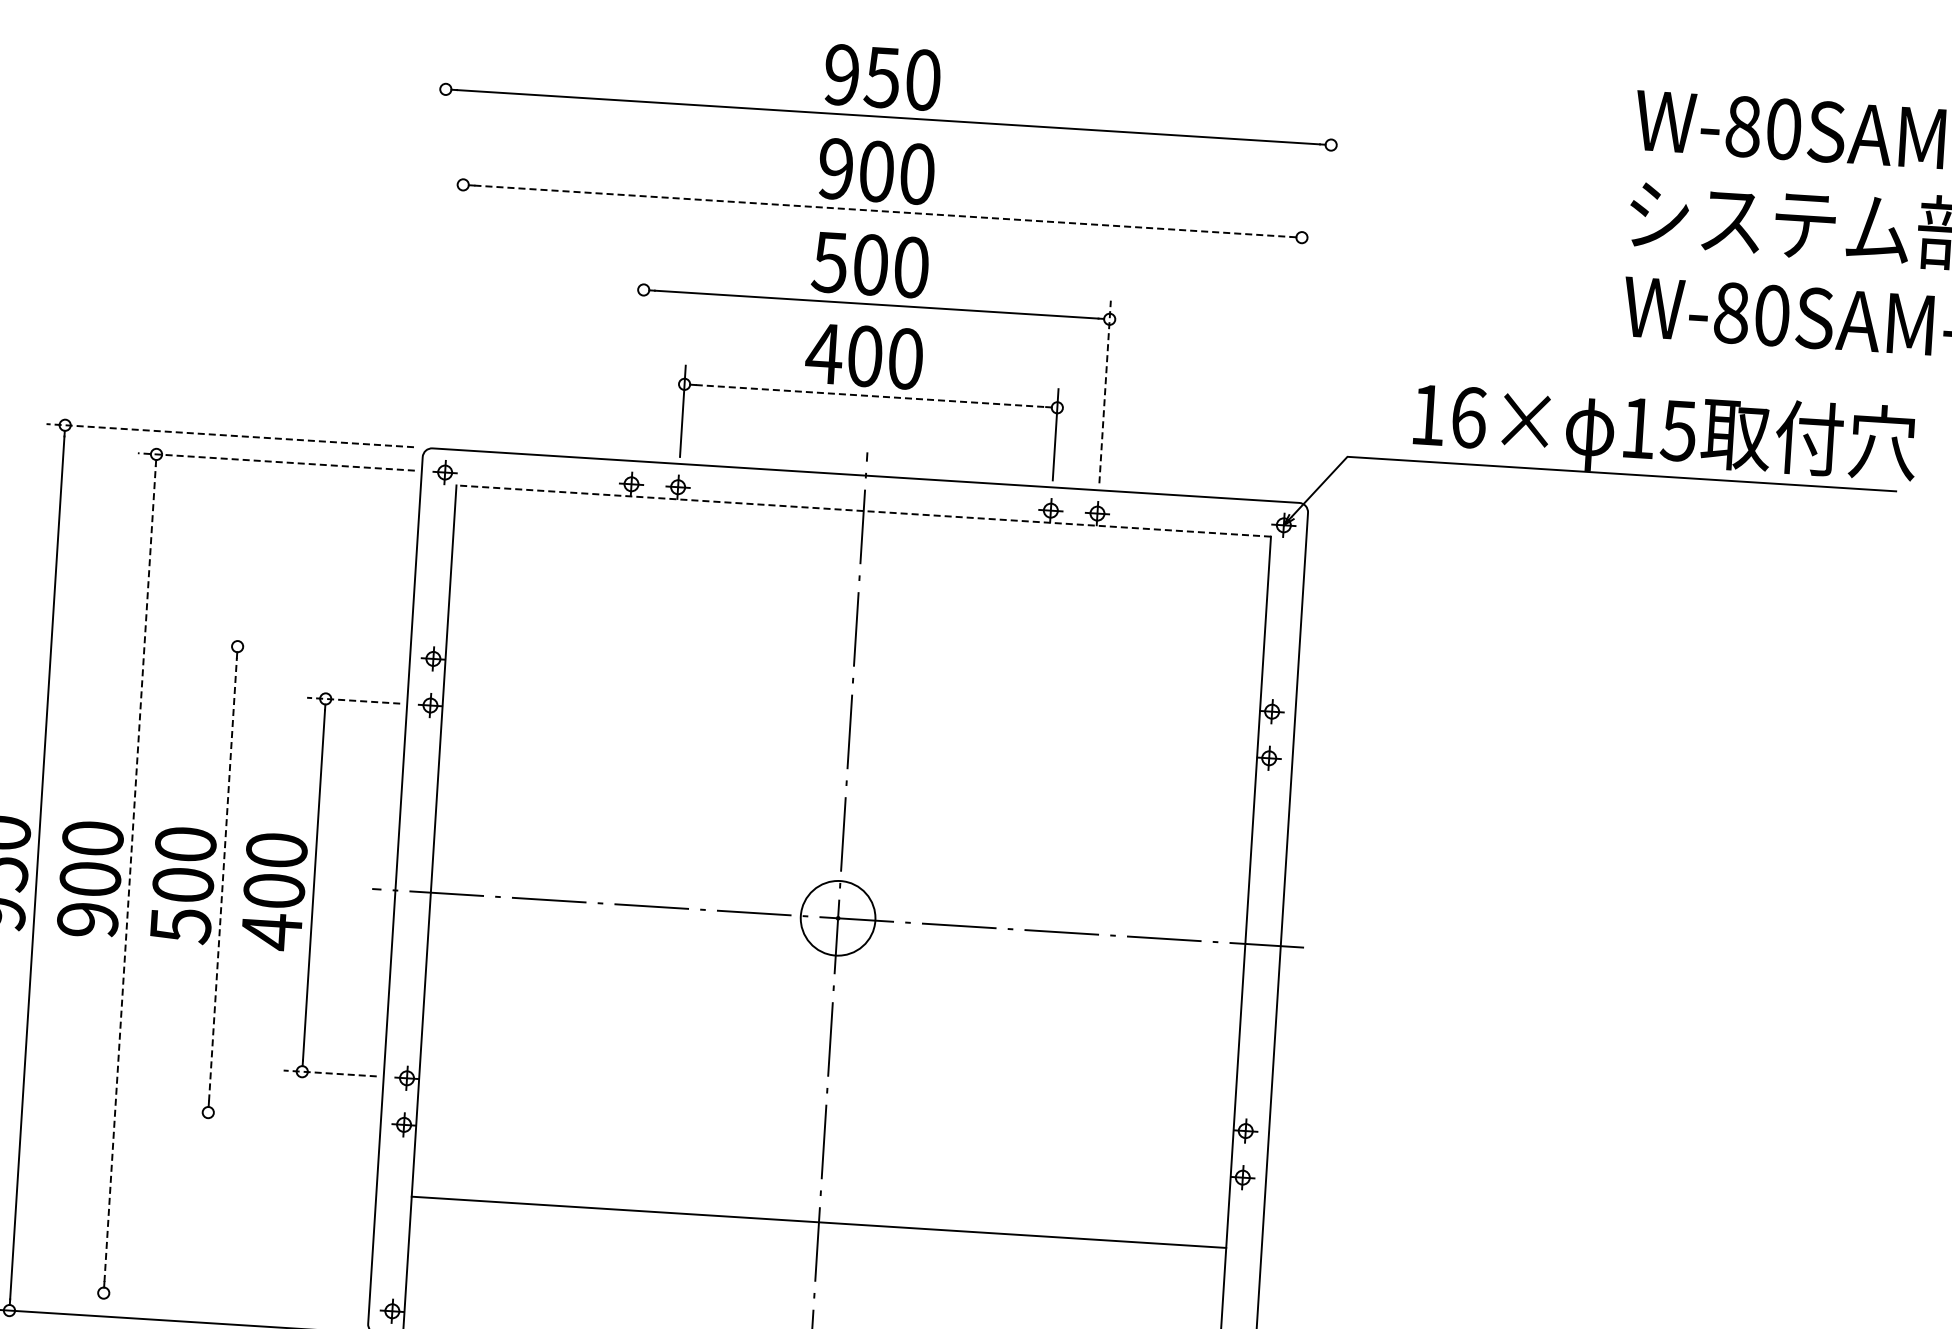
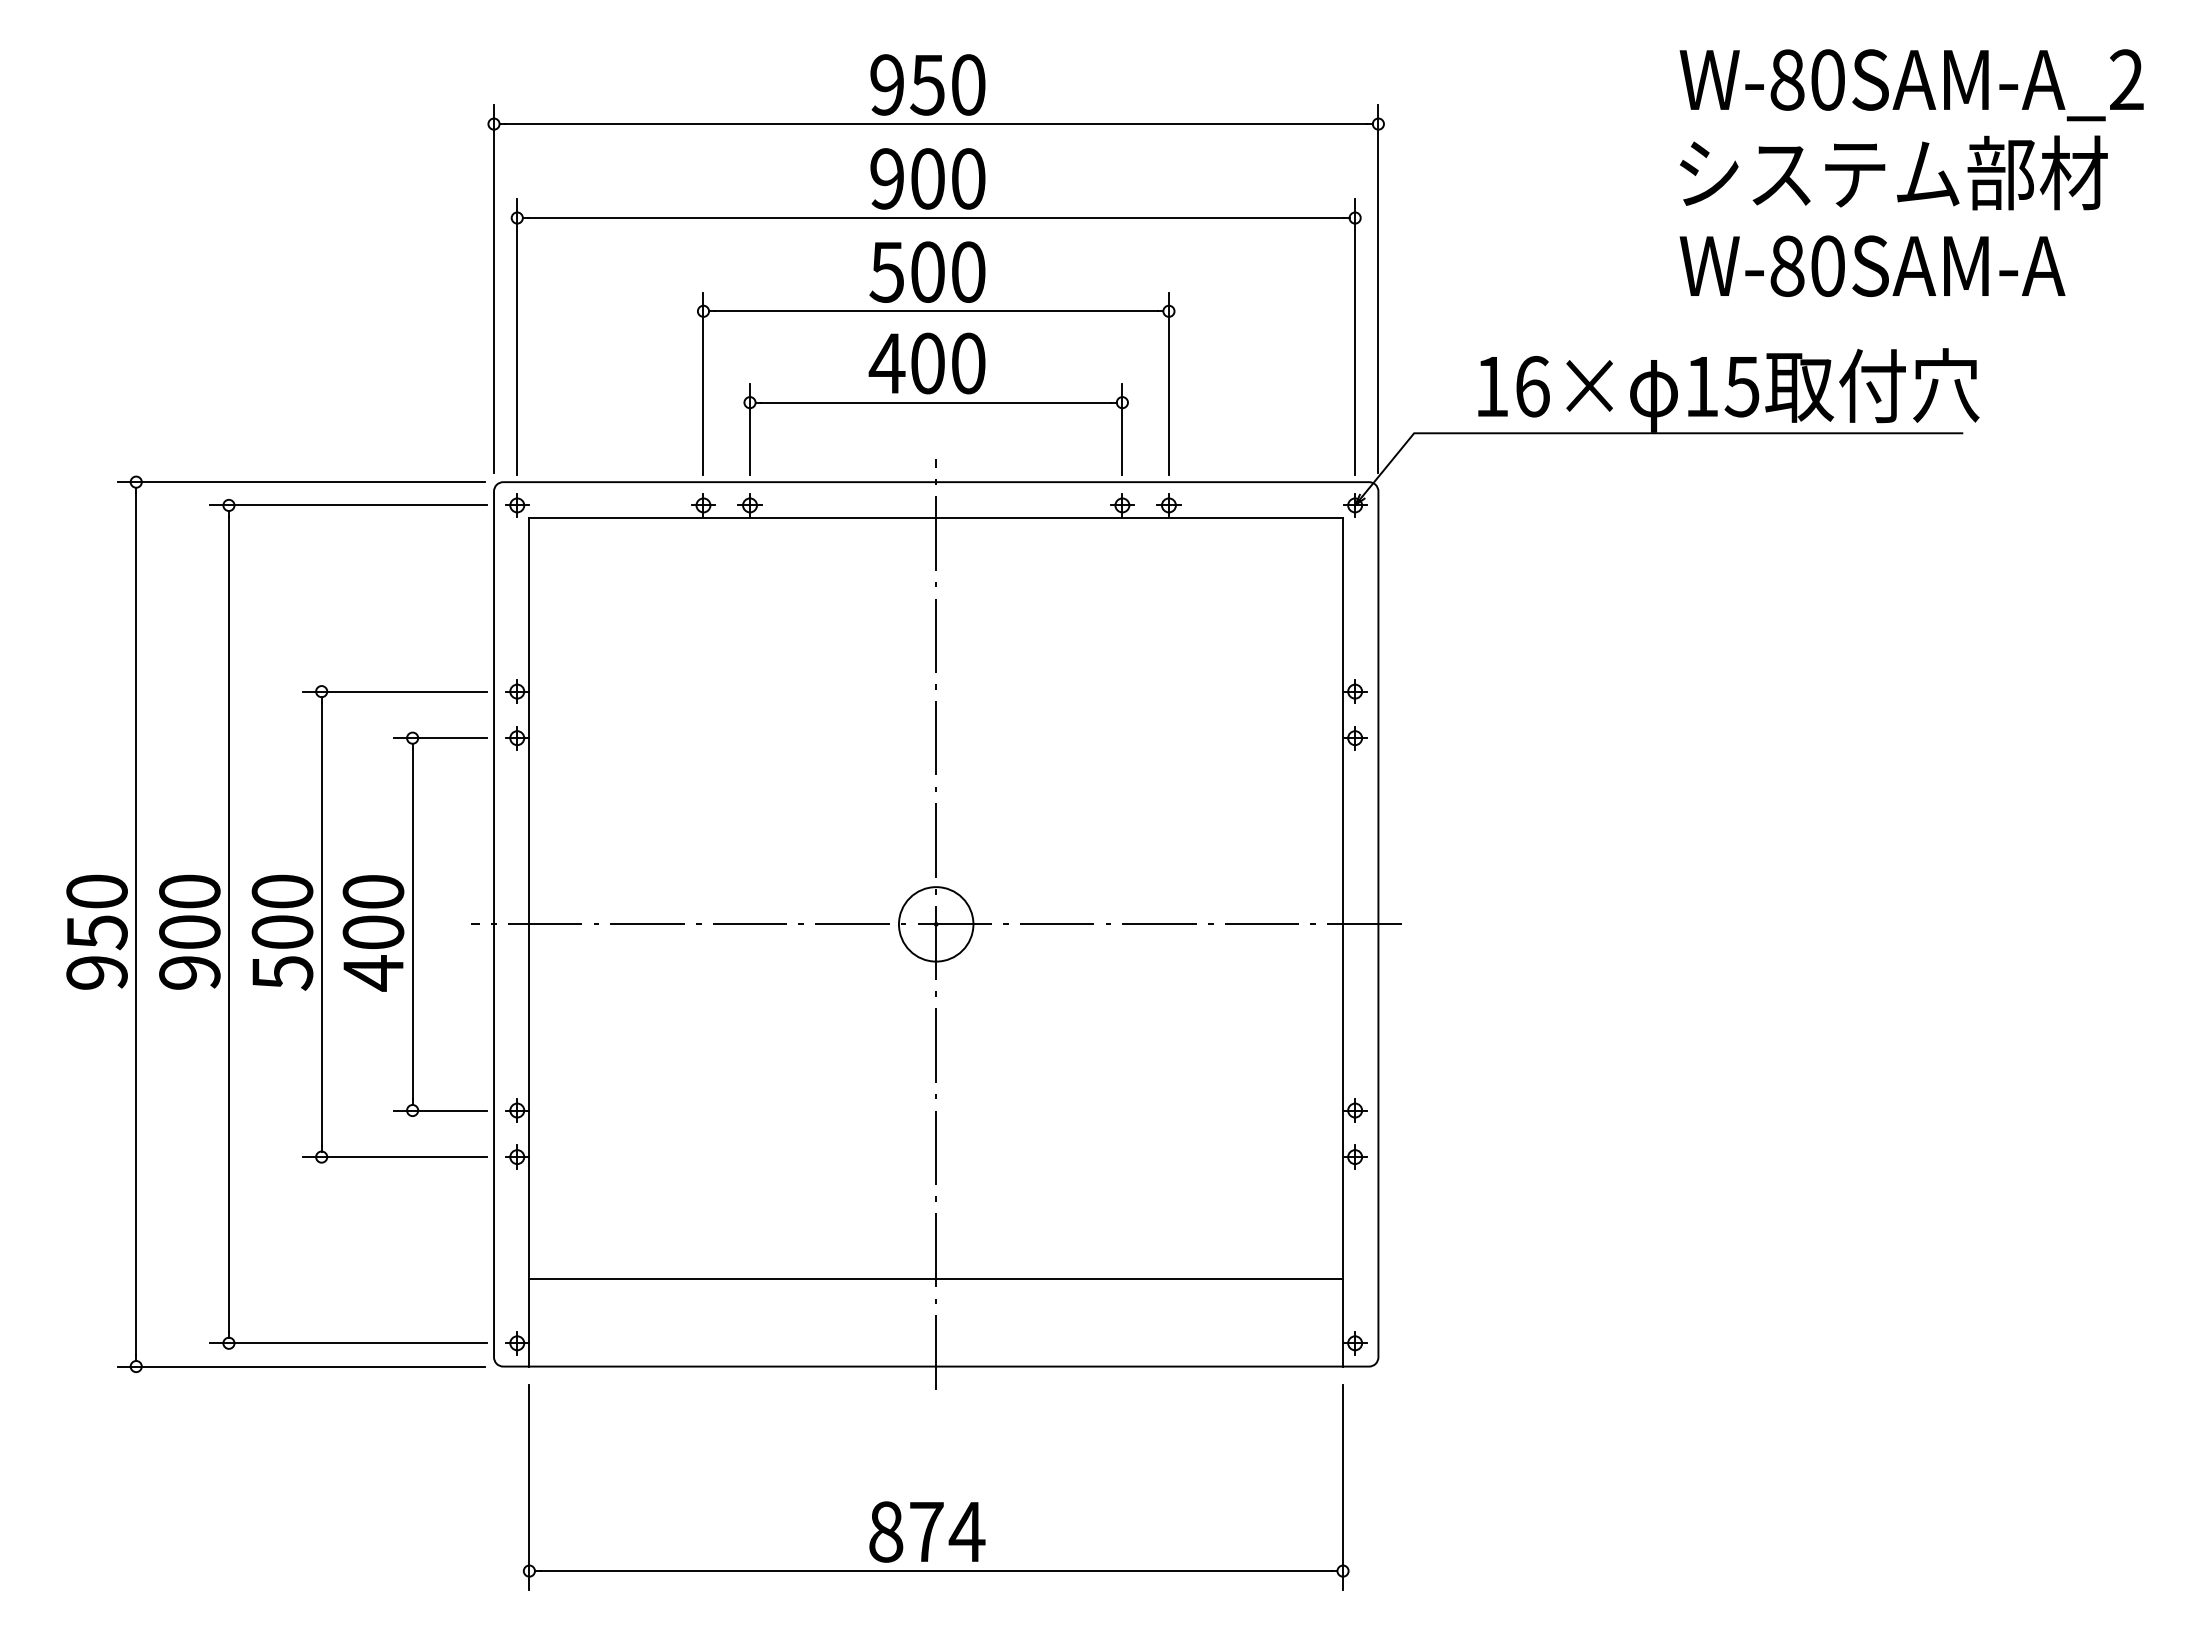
line: (882, 211) -> (936, 218), dashed -> solid
line: (435, 253) -> (494, 288), added
line: (455, 304) -> (517, 337), added
line: (1320, 309) -> (1378, 288), added
line: (1294, 357) -> (1355, 337), added
line: (639, 362) -> (703, 383), added
line: (1104, 391) -> (1168, 383), dashed -> solid
line: (871, 395) -> (936, 402), dashed -> solid
line: (230, 436) -> (301, 482), dashed -> solid
line: (276, 462) -> (348, 505), dashed -> solid
line: (864, 511) -> (936, 517), dashed -> solid
line: (311, 651) -> (395, 691), added
line: (353, 701) -> (440, 738), dashed -> solid
line: (129, 873) -> (228, 924), dashed -> solid
line: (222, 879) -> (321, 924), dashed -> solid
line: (330, 1073) -> (440, 1110), dashed -> solid
line: (282, 1117) -> (395, 1157), added
line: (819, 1222) -> (936, 1279), moved
line: (223, 1300) -> (348, 1343), added

